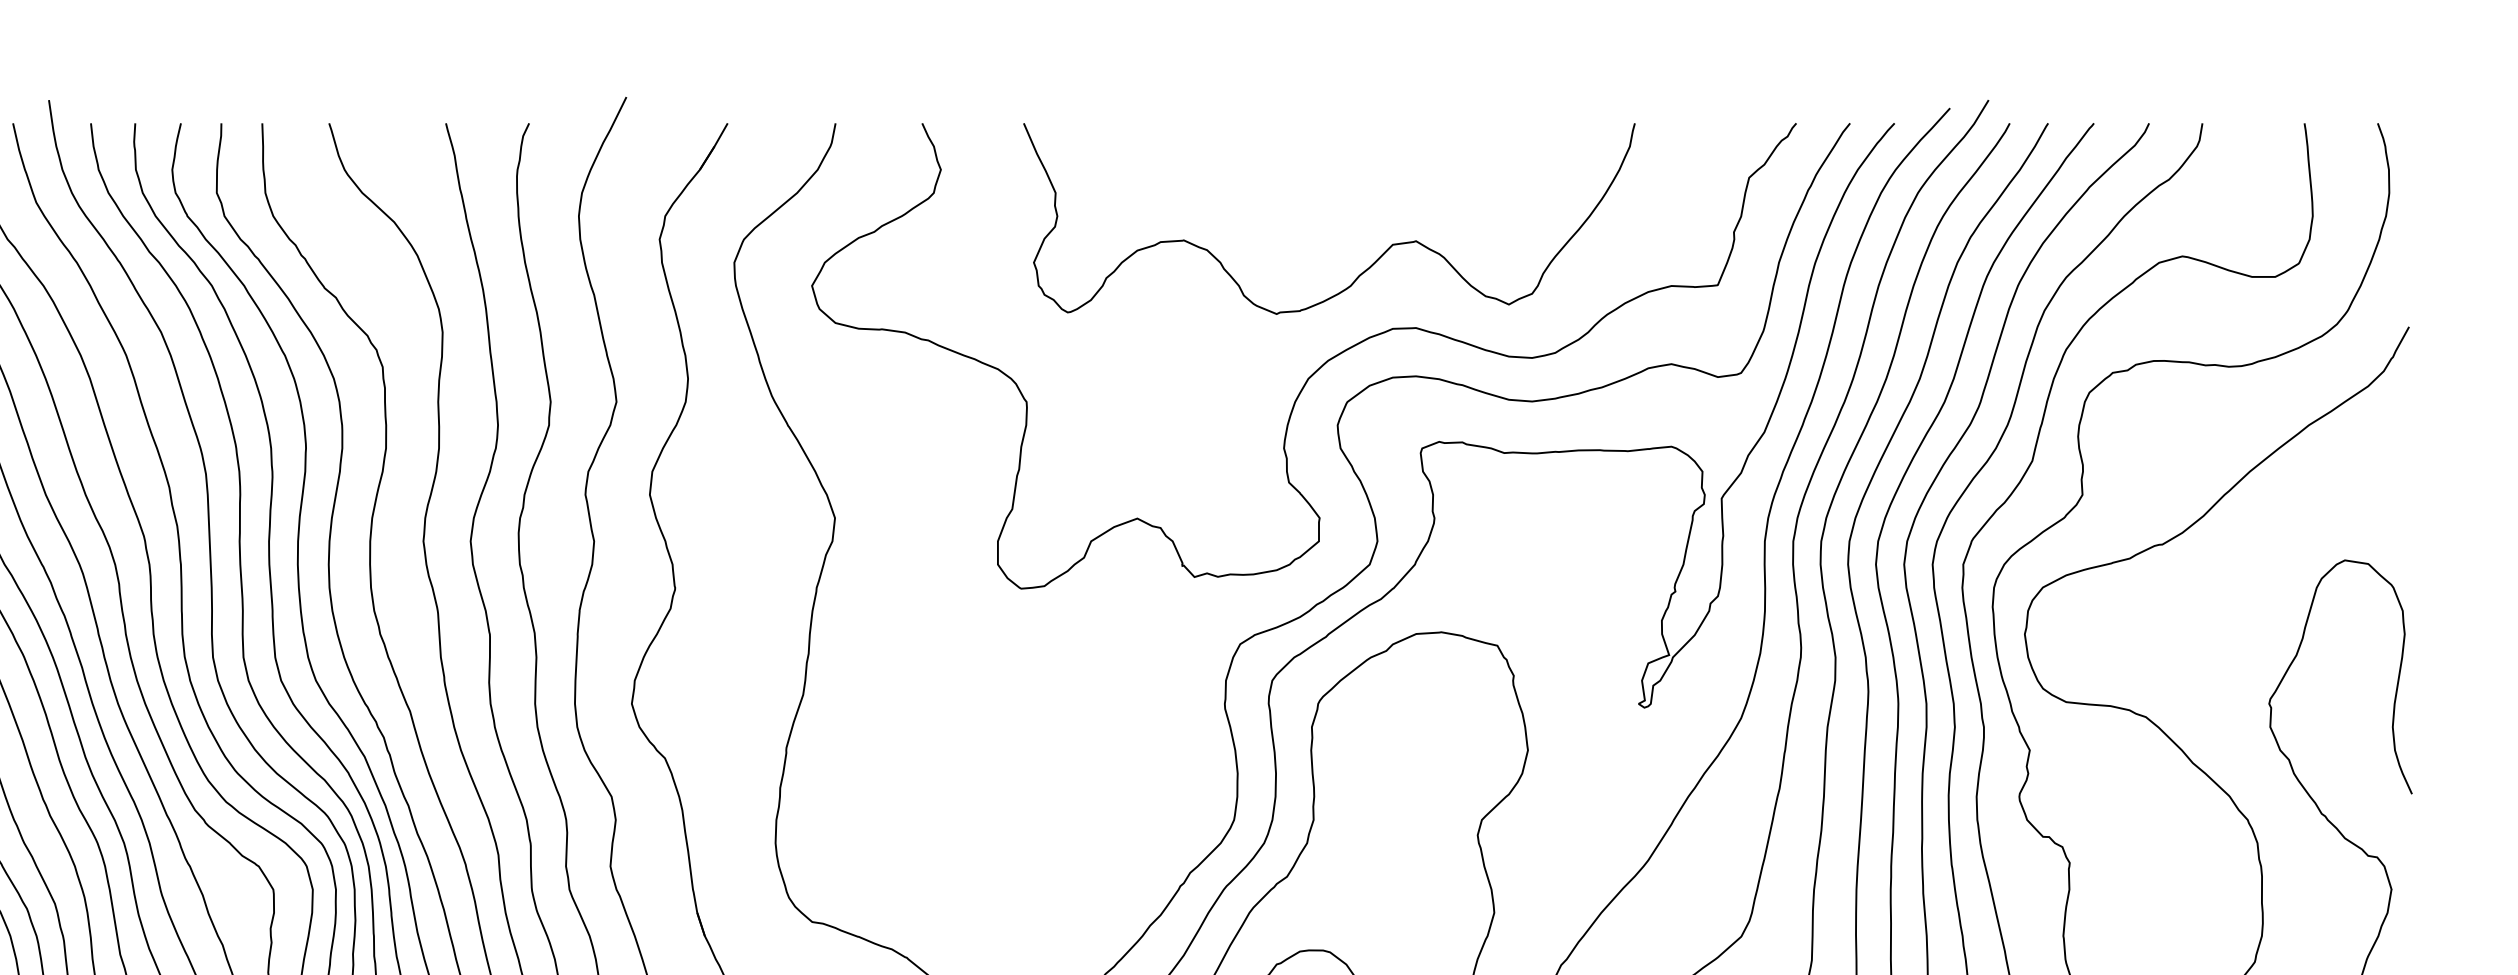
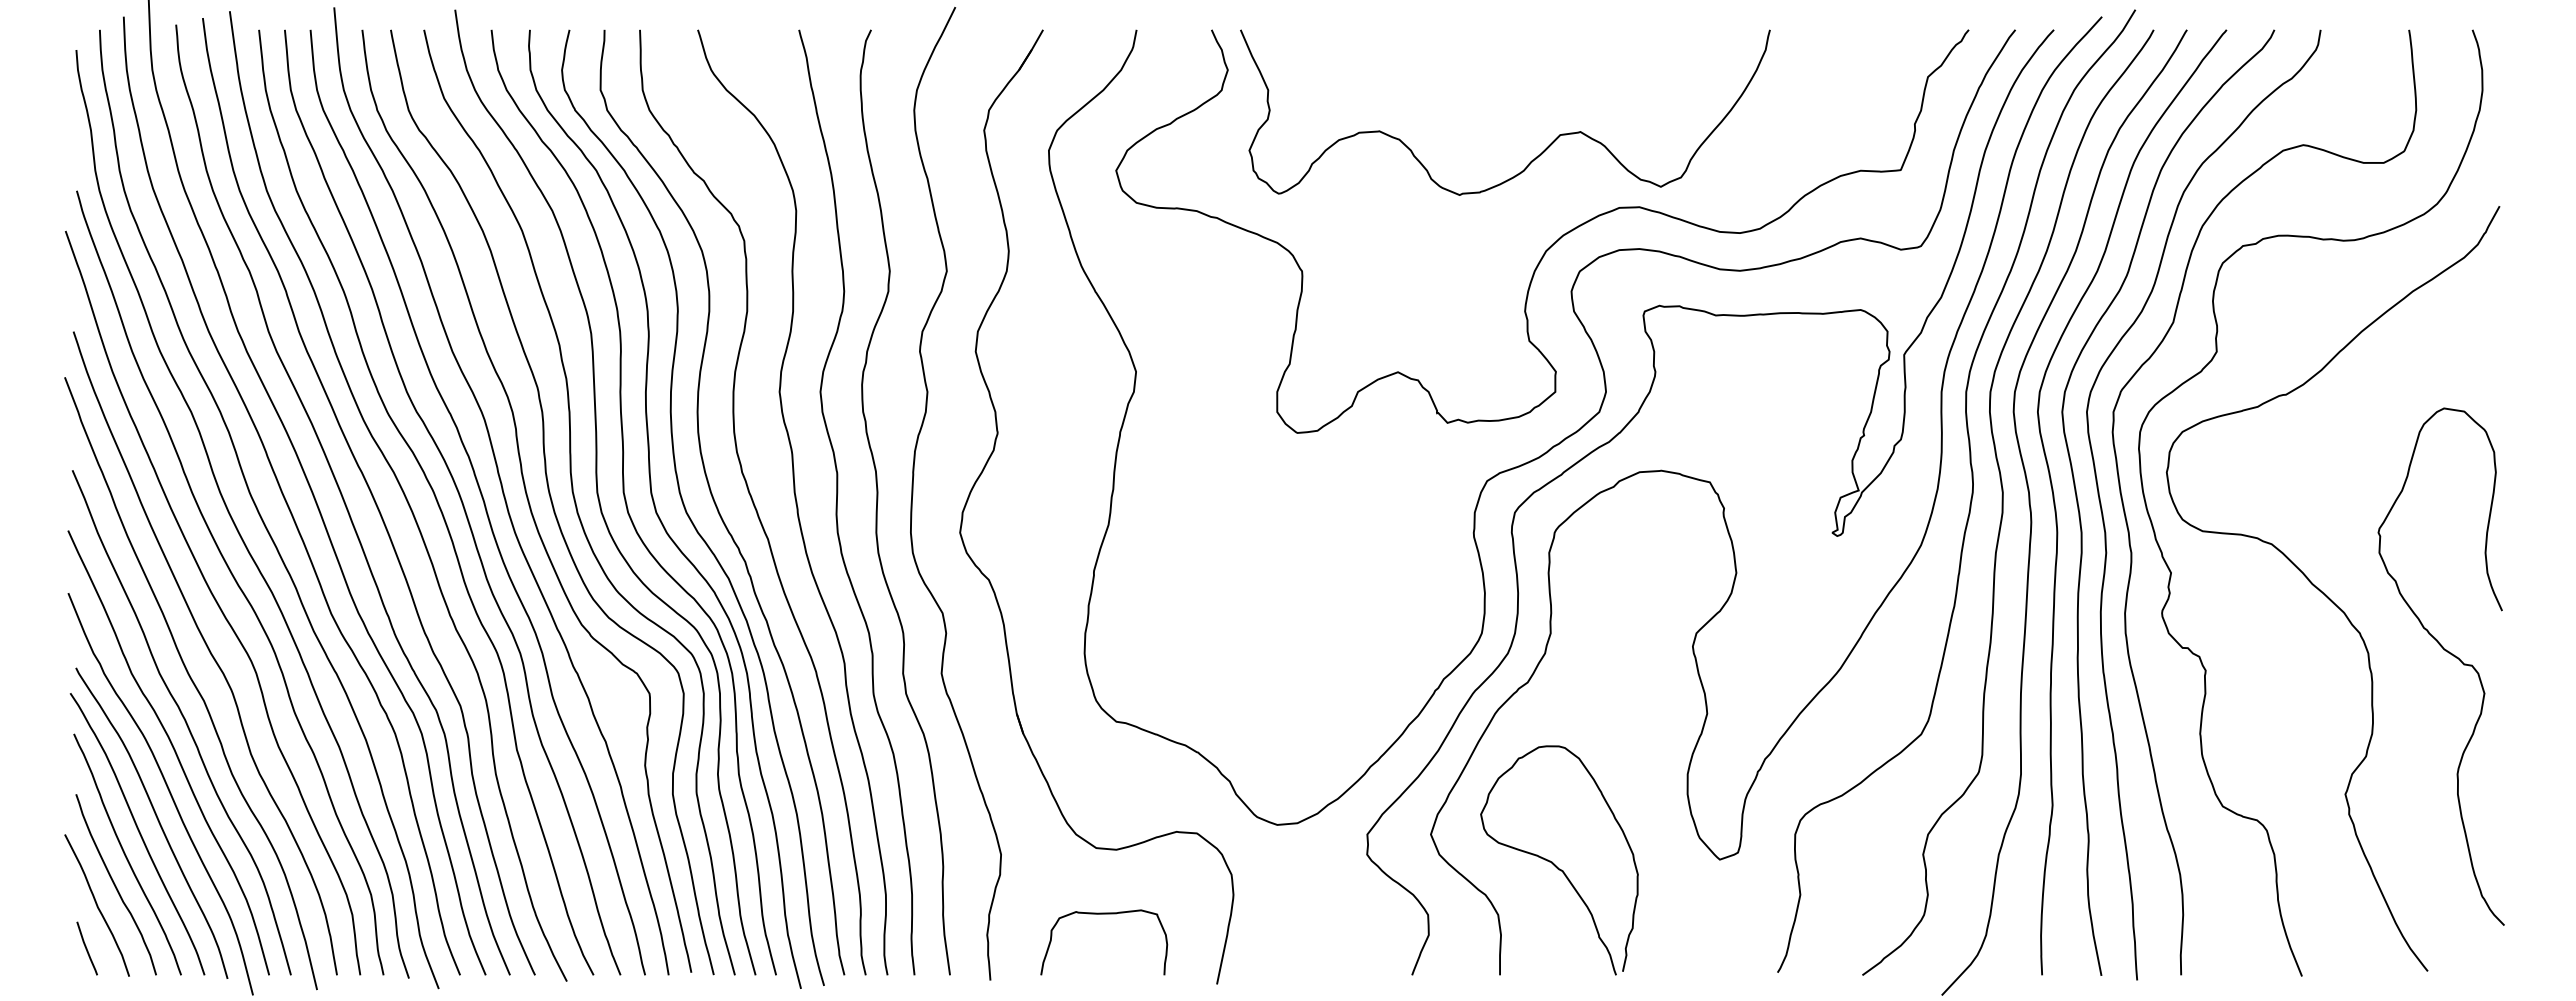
curve: (1366, 268) -> (1537, 155), moved

